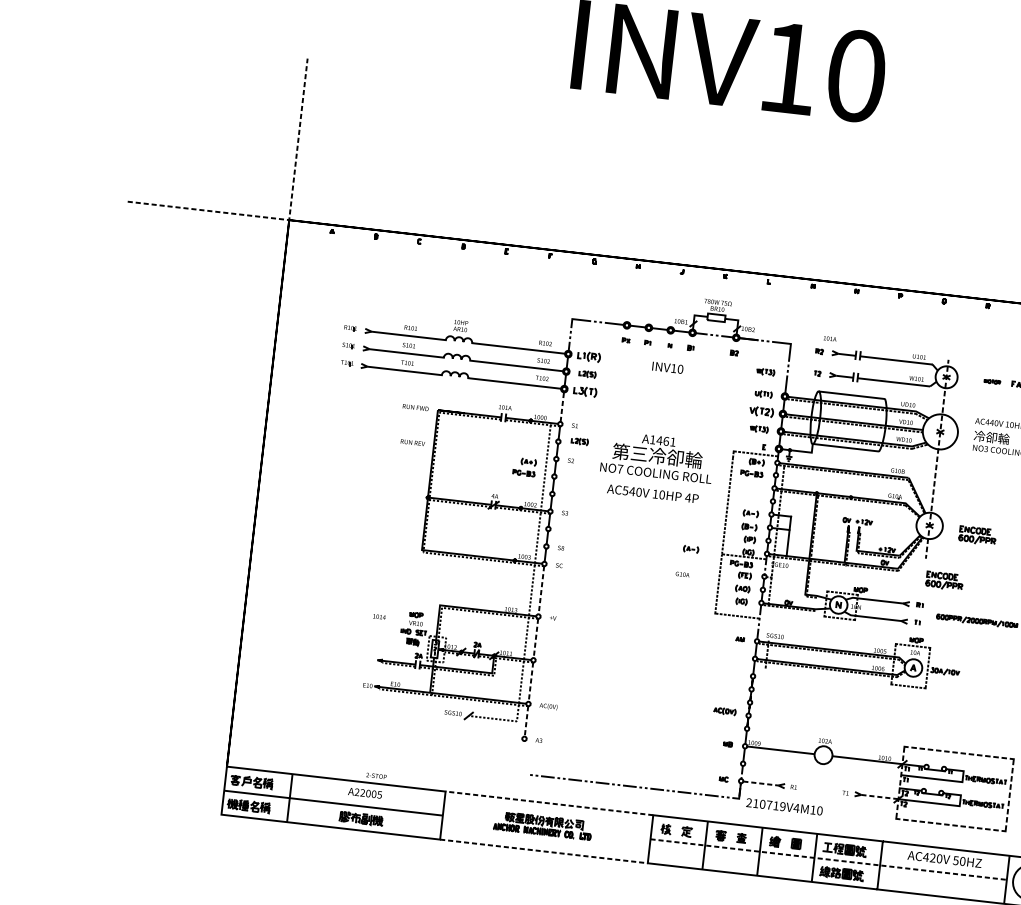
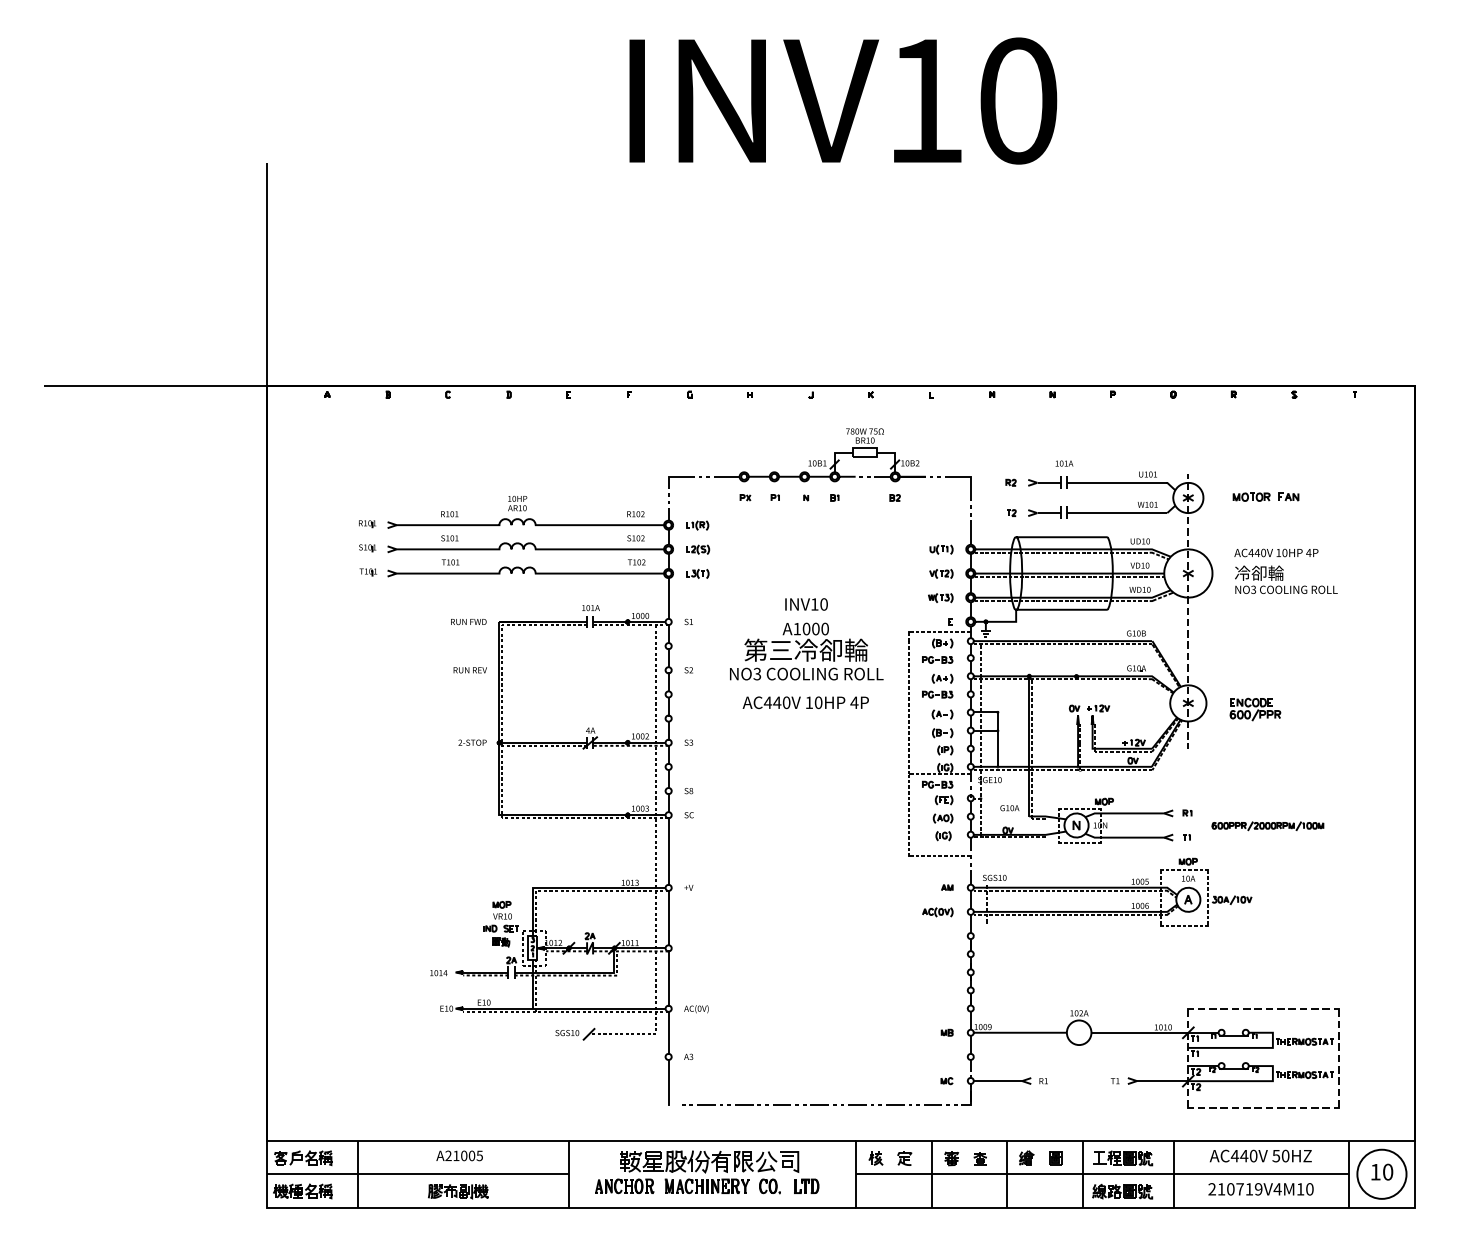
line: (288, 219) -> (266, 385), dashed -> solid
text: (830, 338) -> (1064, 463), moved
part: (589, 356) -> (697, 525), size x0.71
text: (667, 367) -> (806, 604), moved
part: (765, 372) -> (940, 519), removed
part: (992, 381) -> (1251, 496), size x1.67
part: (585, 391) -> (697, 573), size x0.71
line: (562, 406) -> (668, 597), dashed -> solid
part: (761, 411) -> (941, 573), size x0.71
text: (666, 440) -> (815, 628), A1461 -> A1000
part: (580, 441) -> (698, 642), removed
part: (524, 466) -> (937, 685), moved
text: (620, 468) -> (757, 673), NO7 -> NO3
text: (625, 490) -> (767, 702), AC540V -> AC440V
part: (691, 549) -> (866, 772), removed
text: (682, 574) -> (1009, 808), moved
part: (944, 581) -> (1217, 776), removed
line: (541, 590) -> (668, 852), dashed -> solid
text: (379, 617) -> (438, 973), moved
line: (535, 638) -> (668, 918), dashed -> solid
line: (530, 682) -> (668, 979), dashed -> solid
part: (724, 711) -> (937, 912), moved
line: (526, 721) -> (668, 1033), dashed -> solid
line: (522, 757) -> (668, 1082), added
text: (376, 775) -> (472, 742), moved
line: (761, 783) -> (998, 1081), dashed -> solid
text: (362, 792) -> (456, 1155), A22005 -> A21005
line: (879, 797) -> (1162, 1081), dashed -> solid
line: (549, 803) -> (712, 1141), dashed -> solid
text: (784, 806) -> (1260, 1189), moved
part: (543, 825) -> (707, 1172), size x1.67
line: (543, 851) -> (712, 1207), dashed -> solid
text: (933, 857) -> (1244, 1155), AC420V -> AC440V
line: (829, 859) -> (1103, 1174), dashed -> solid

